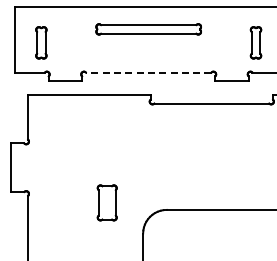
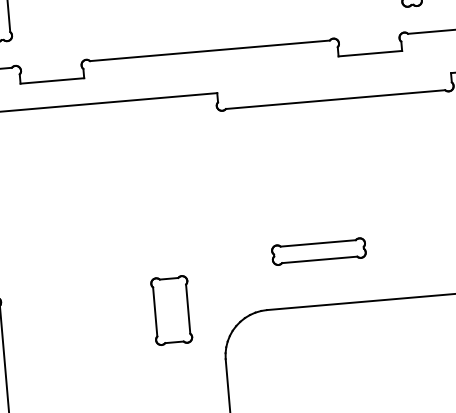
line: (148, 72) -> (209, 50), dashed -> solid
part: (196, 181) -> (319, 250), added
part: (106, 202) -> (170, 309), moved

